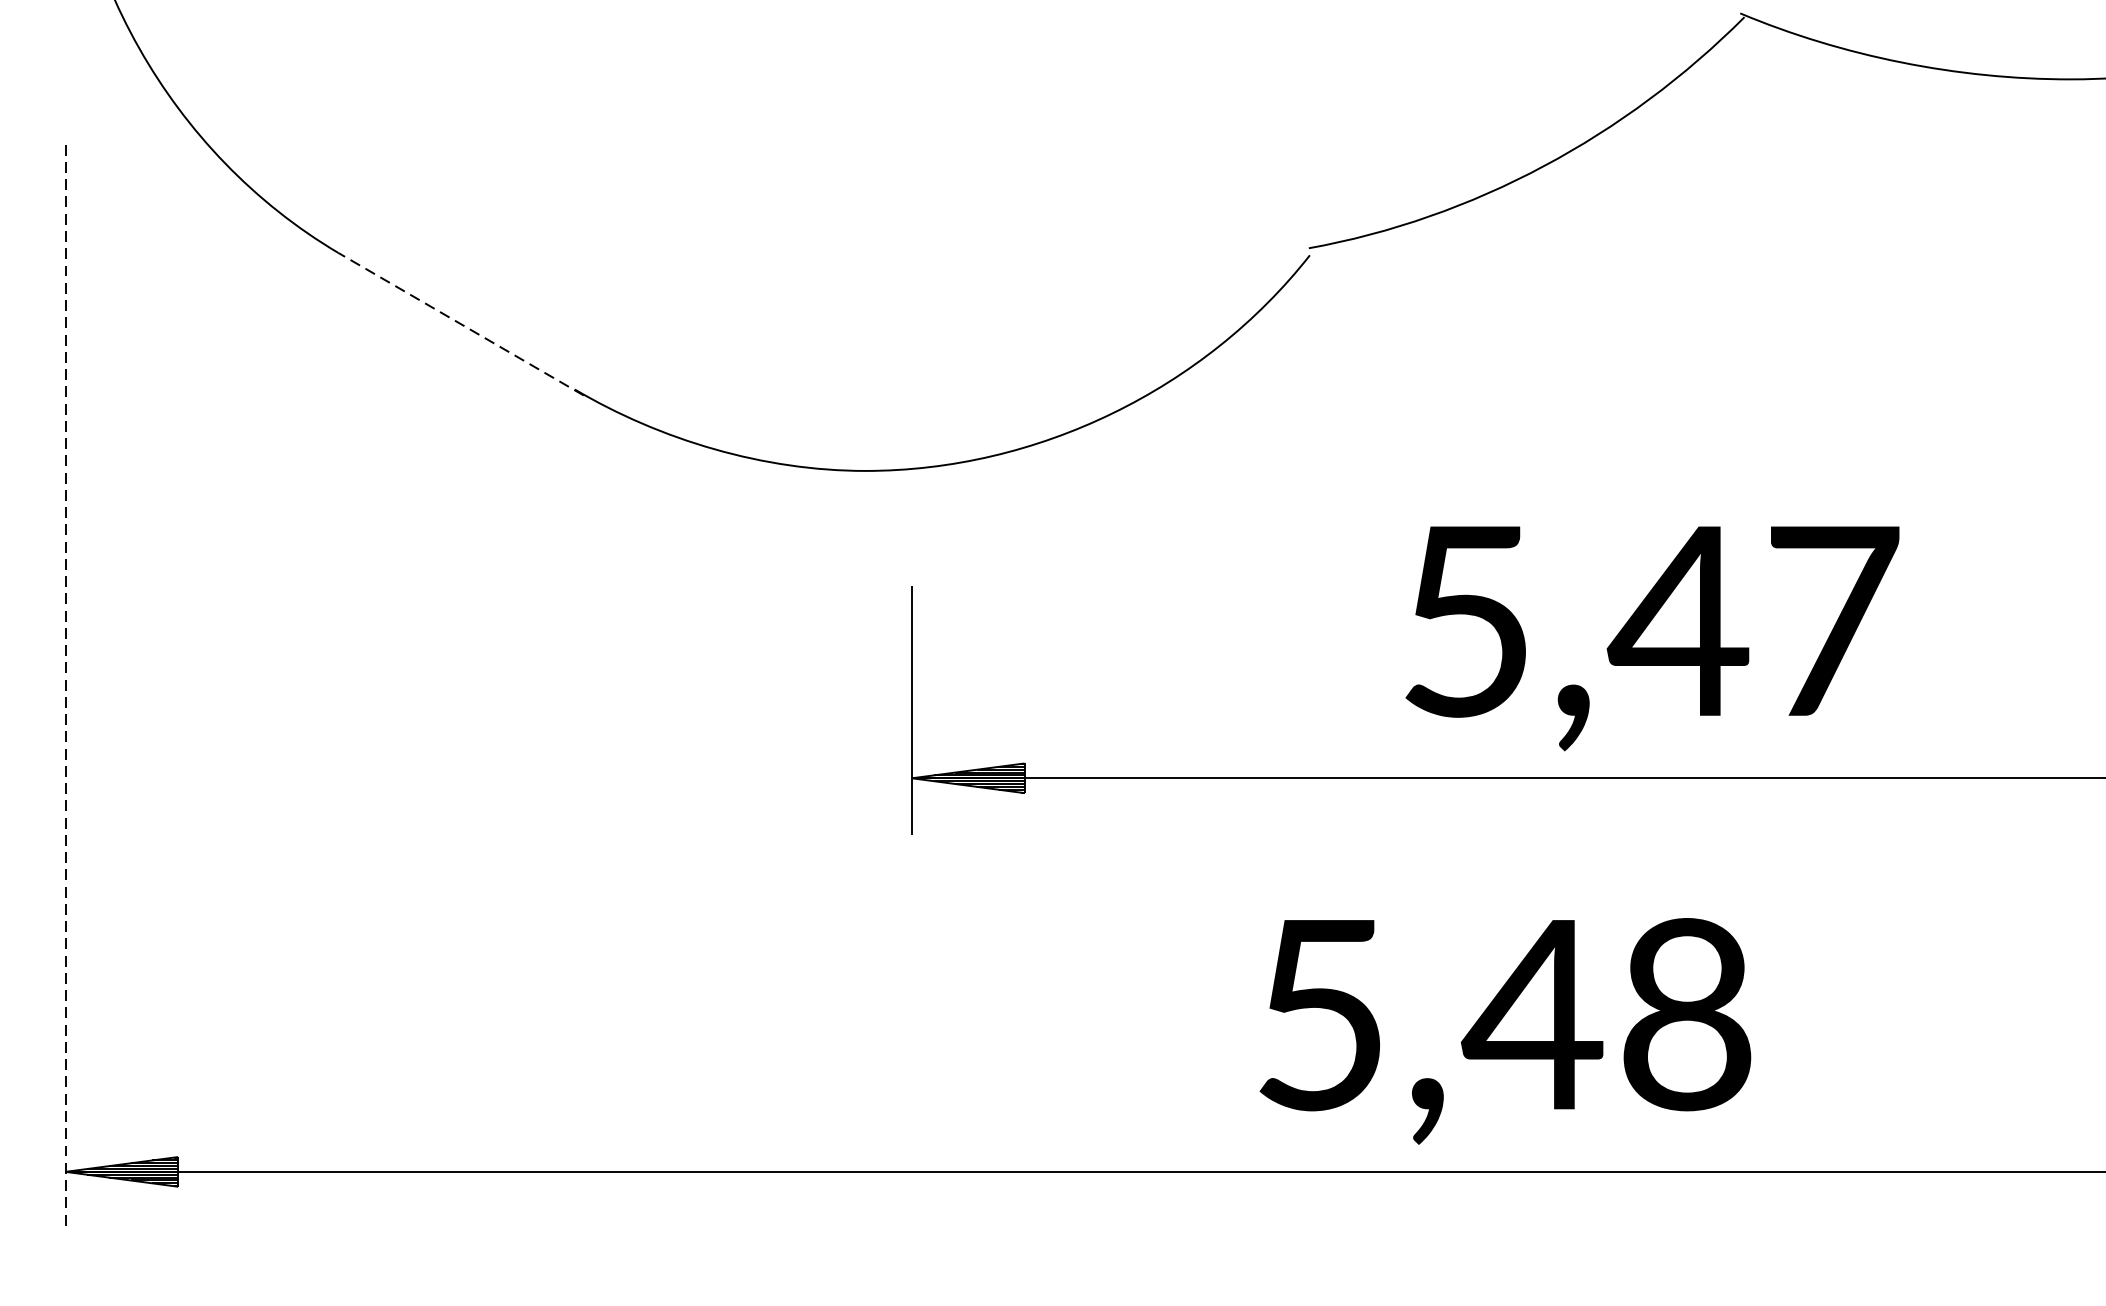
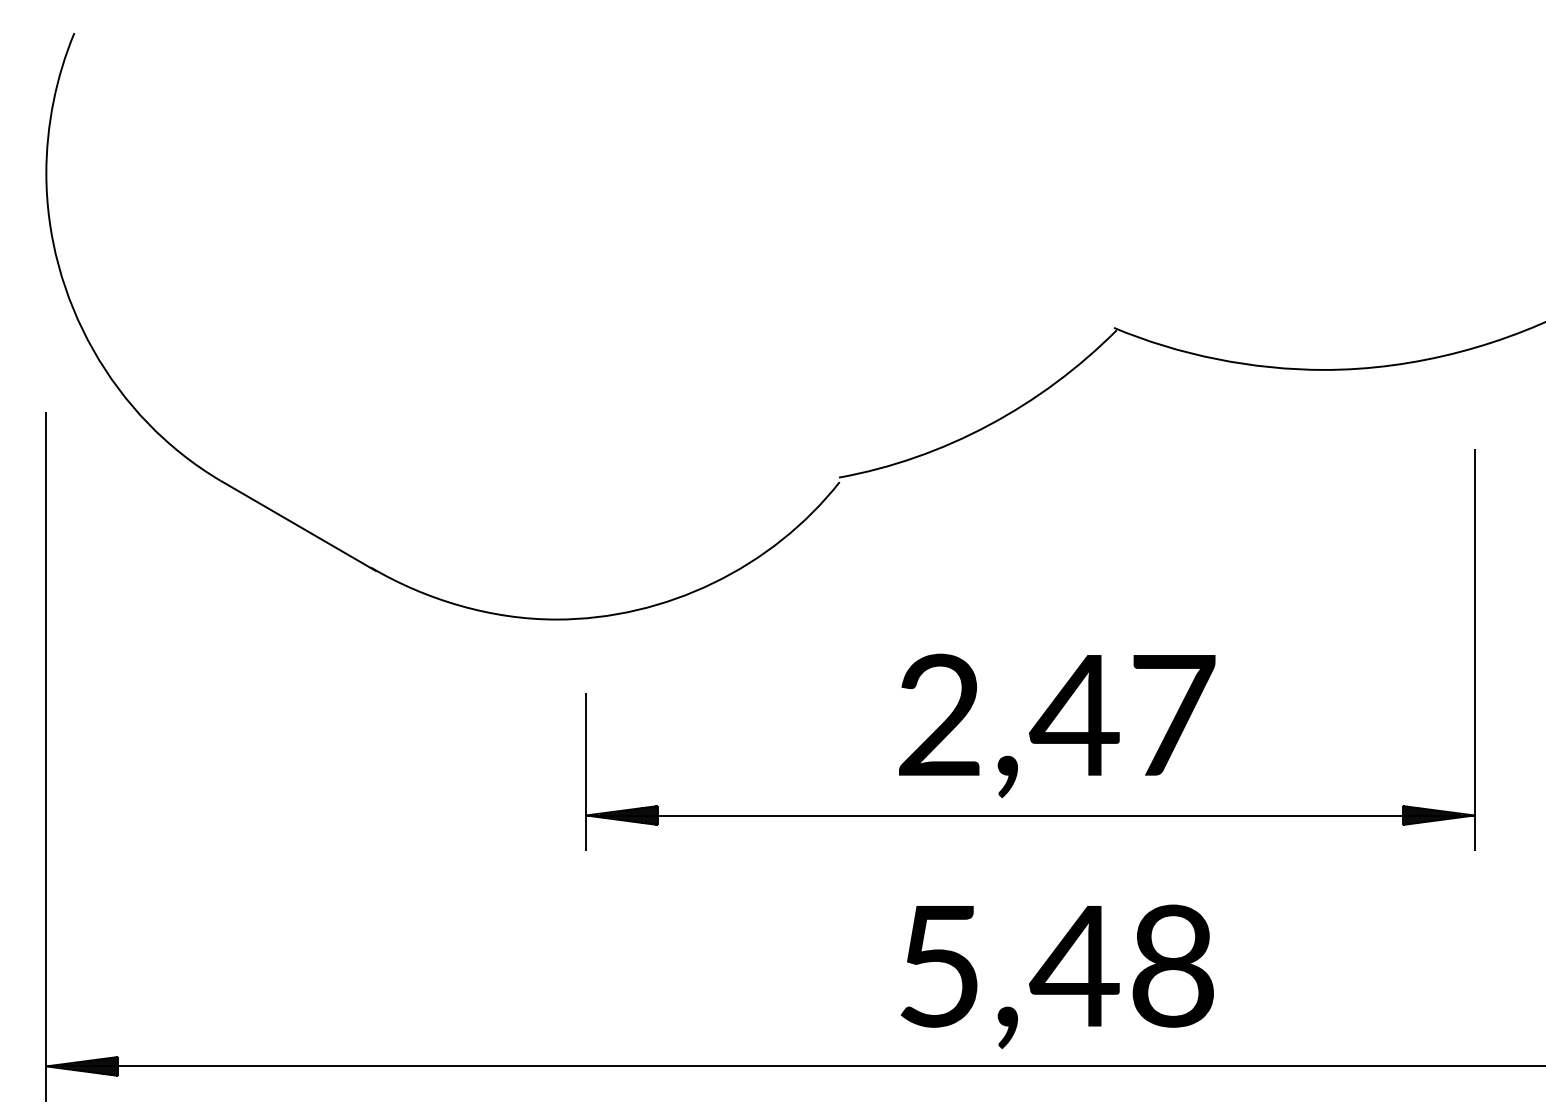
line: (461, 323) -> (298, 525), dashed -> solid
text: (1466, 619) -> (939, 714), 5,47 -> 2,47
line: (65, 687) -> (46, 757), dashed -> solid
text: (1504, 1030) -> (1056, 976), moved

